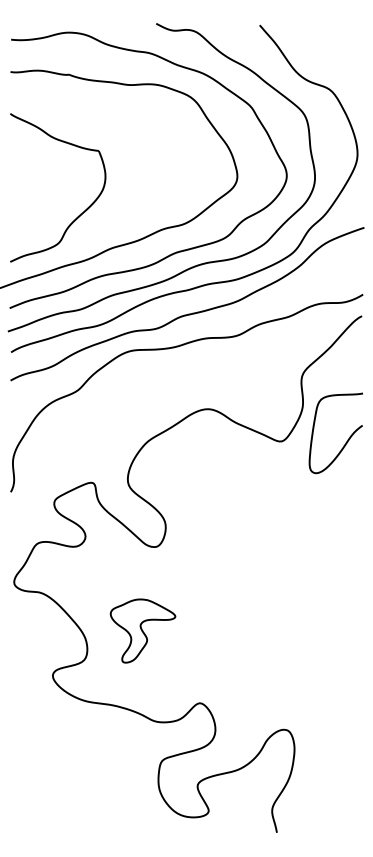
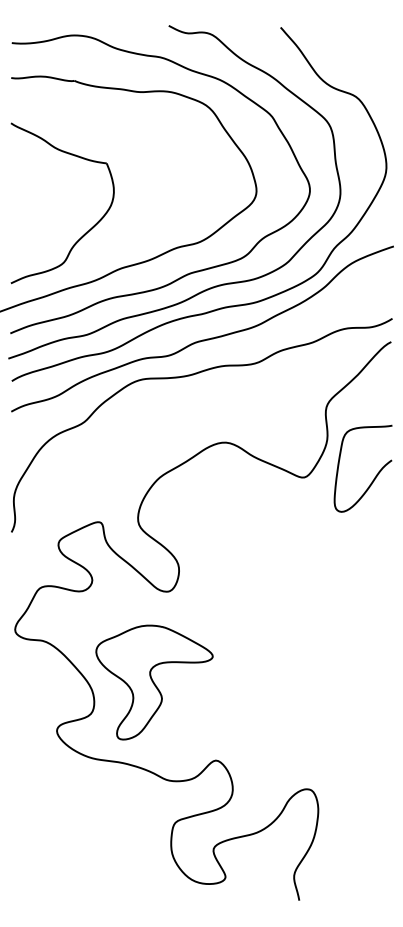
part: (143, 631) -> (154, 682), size x1.67

